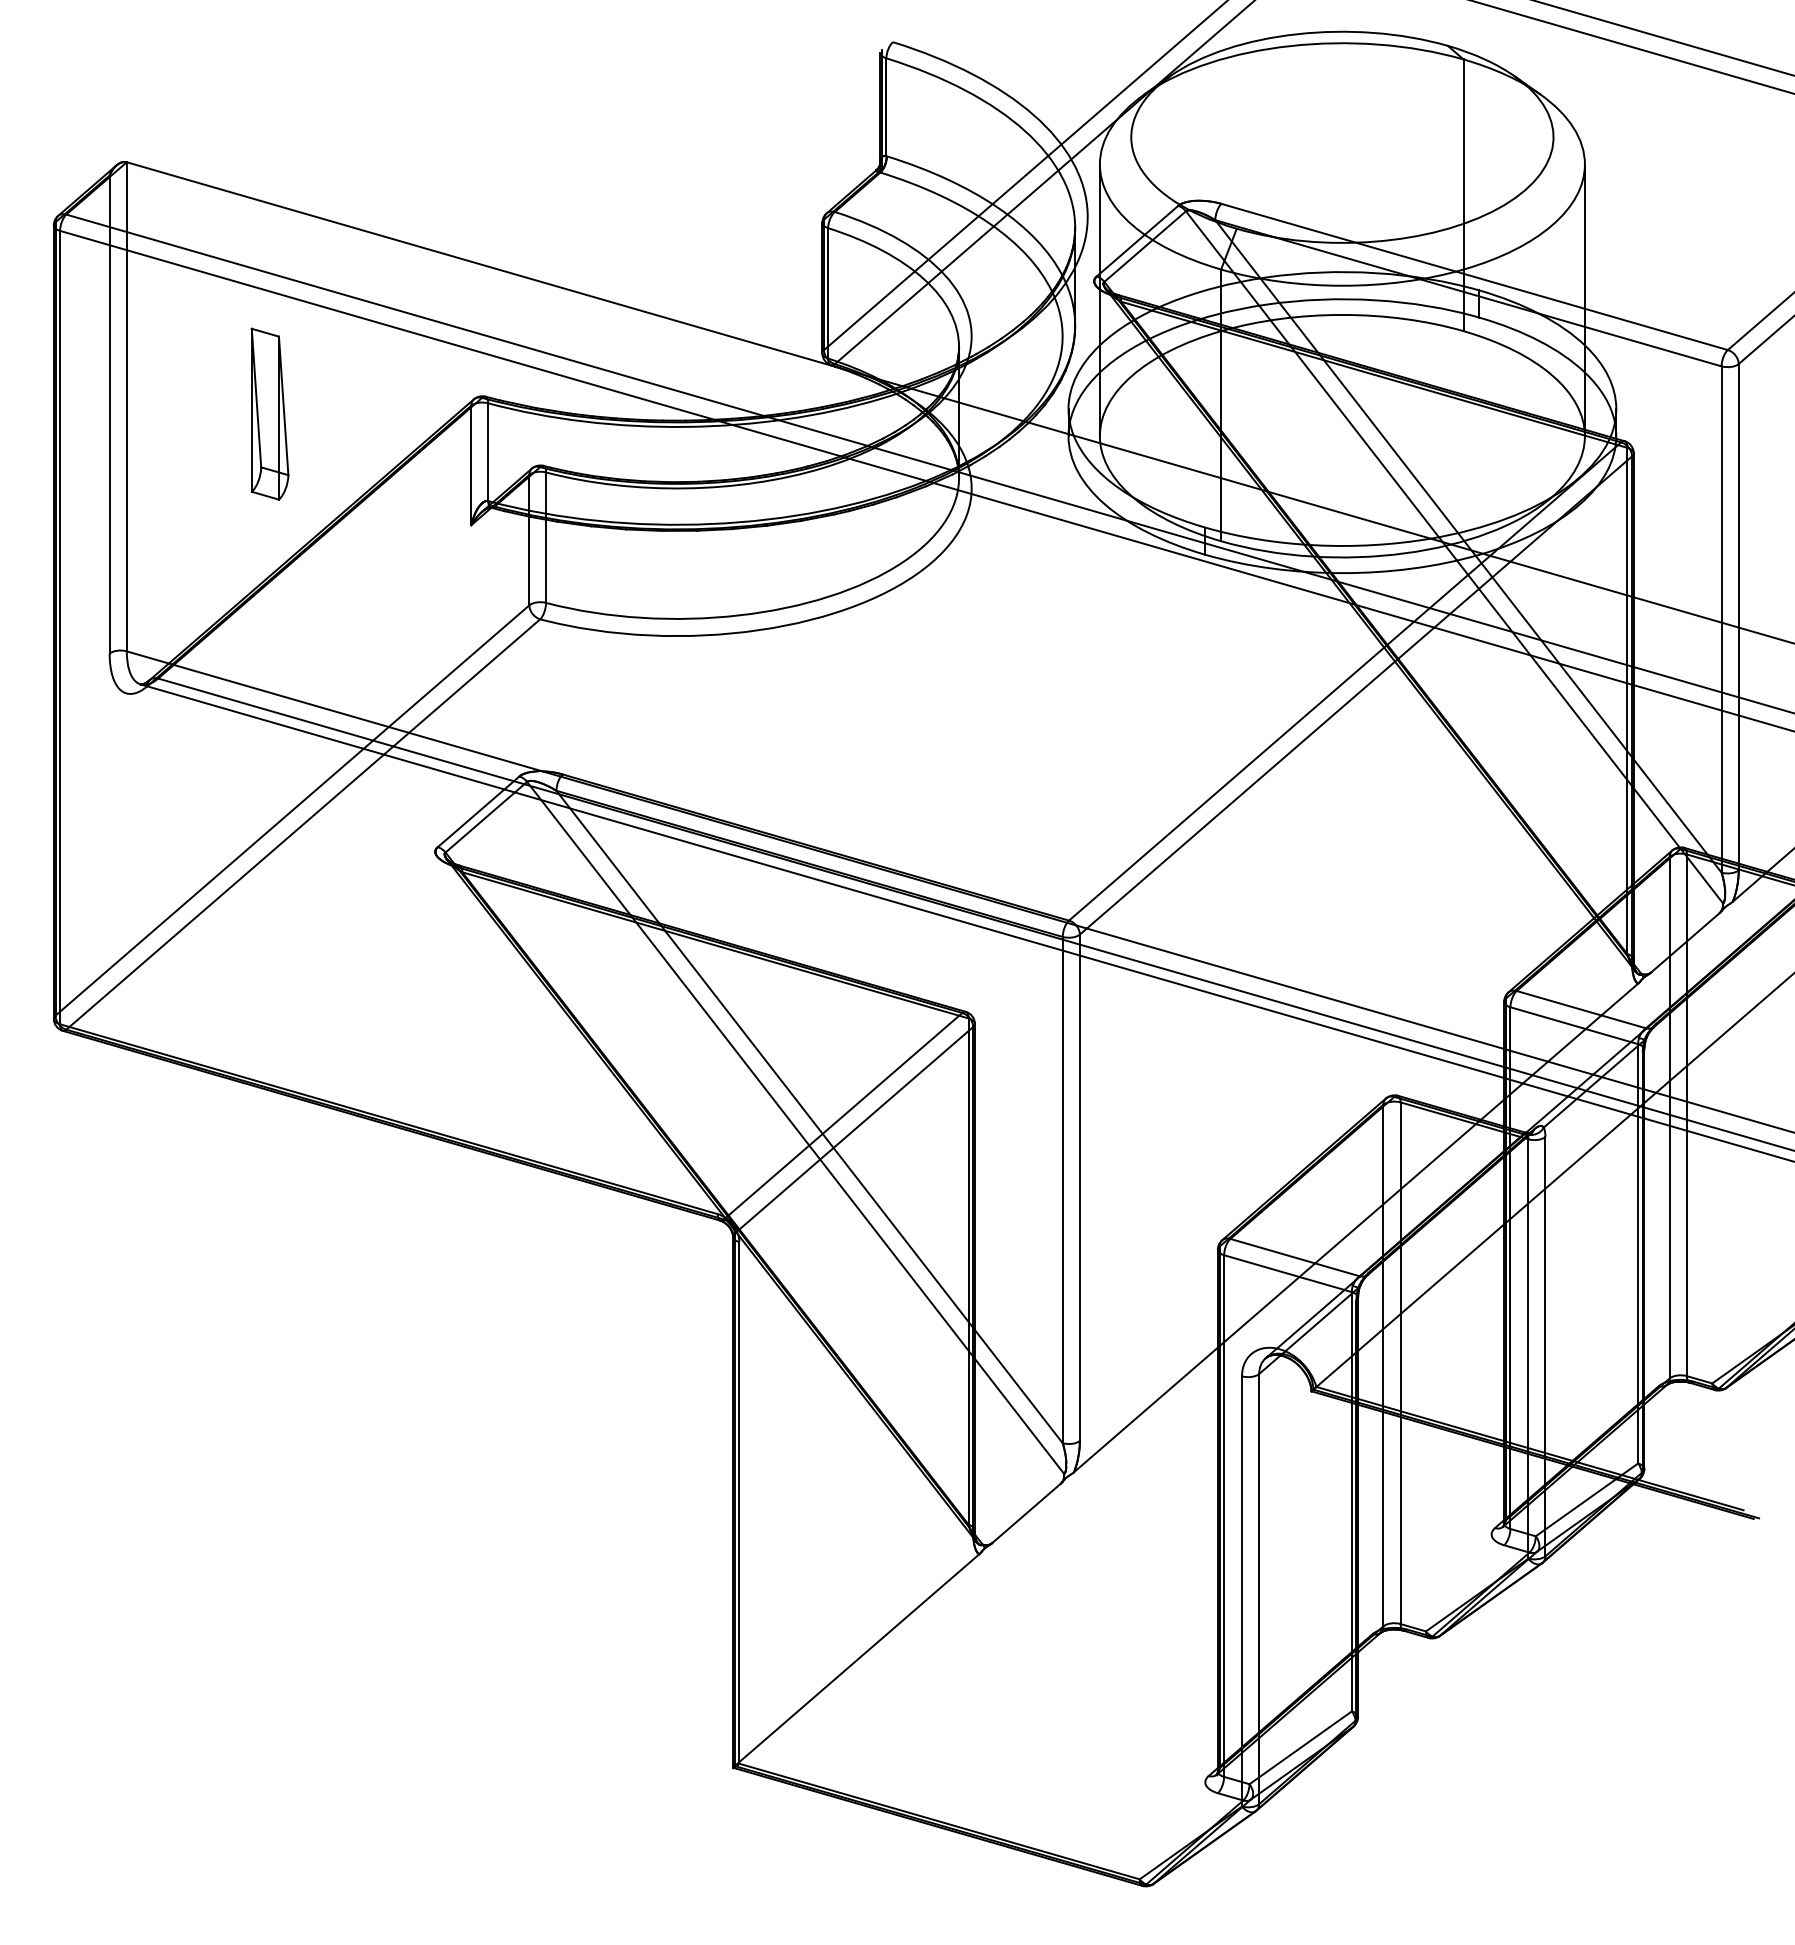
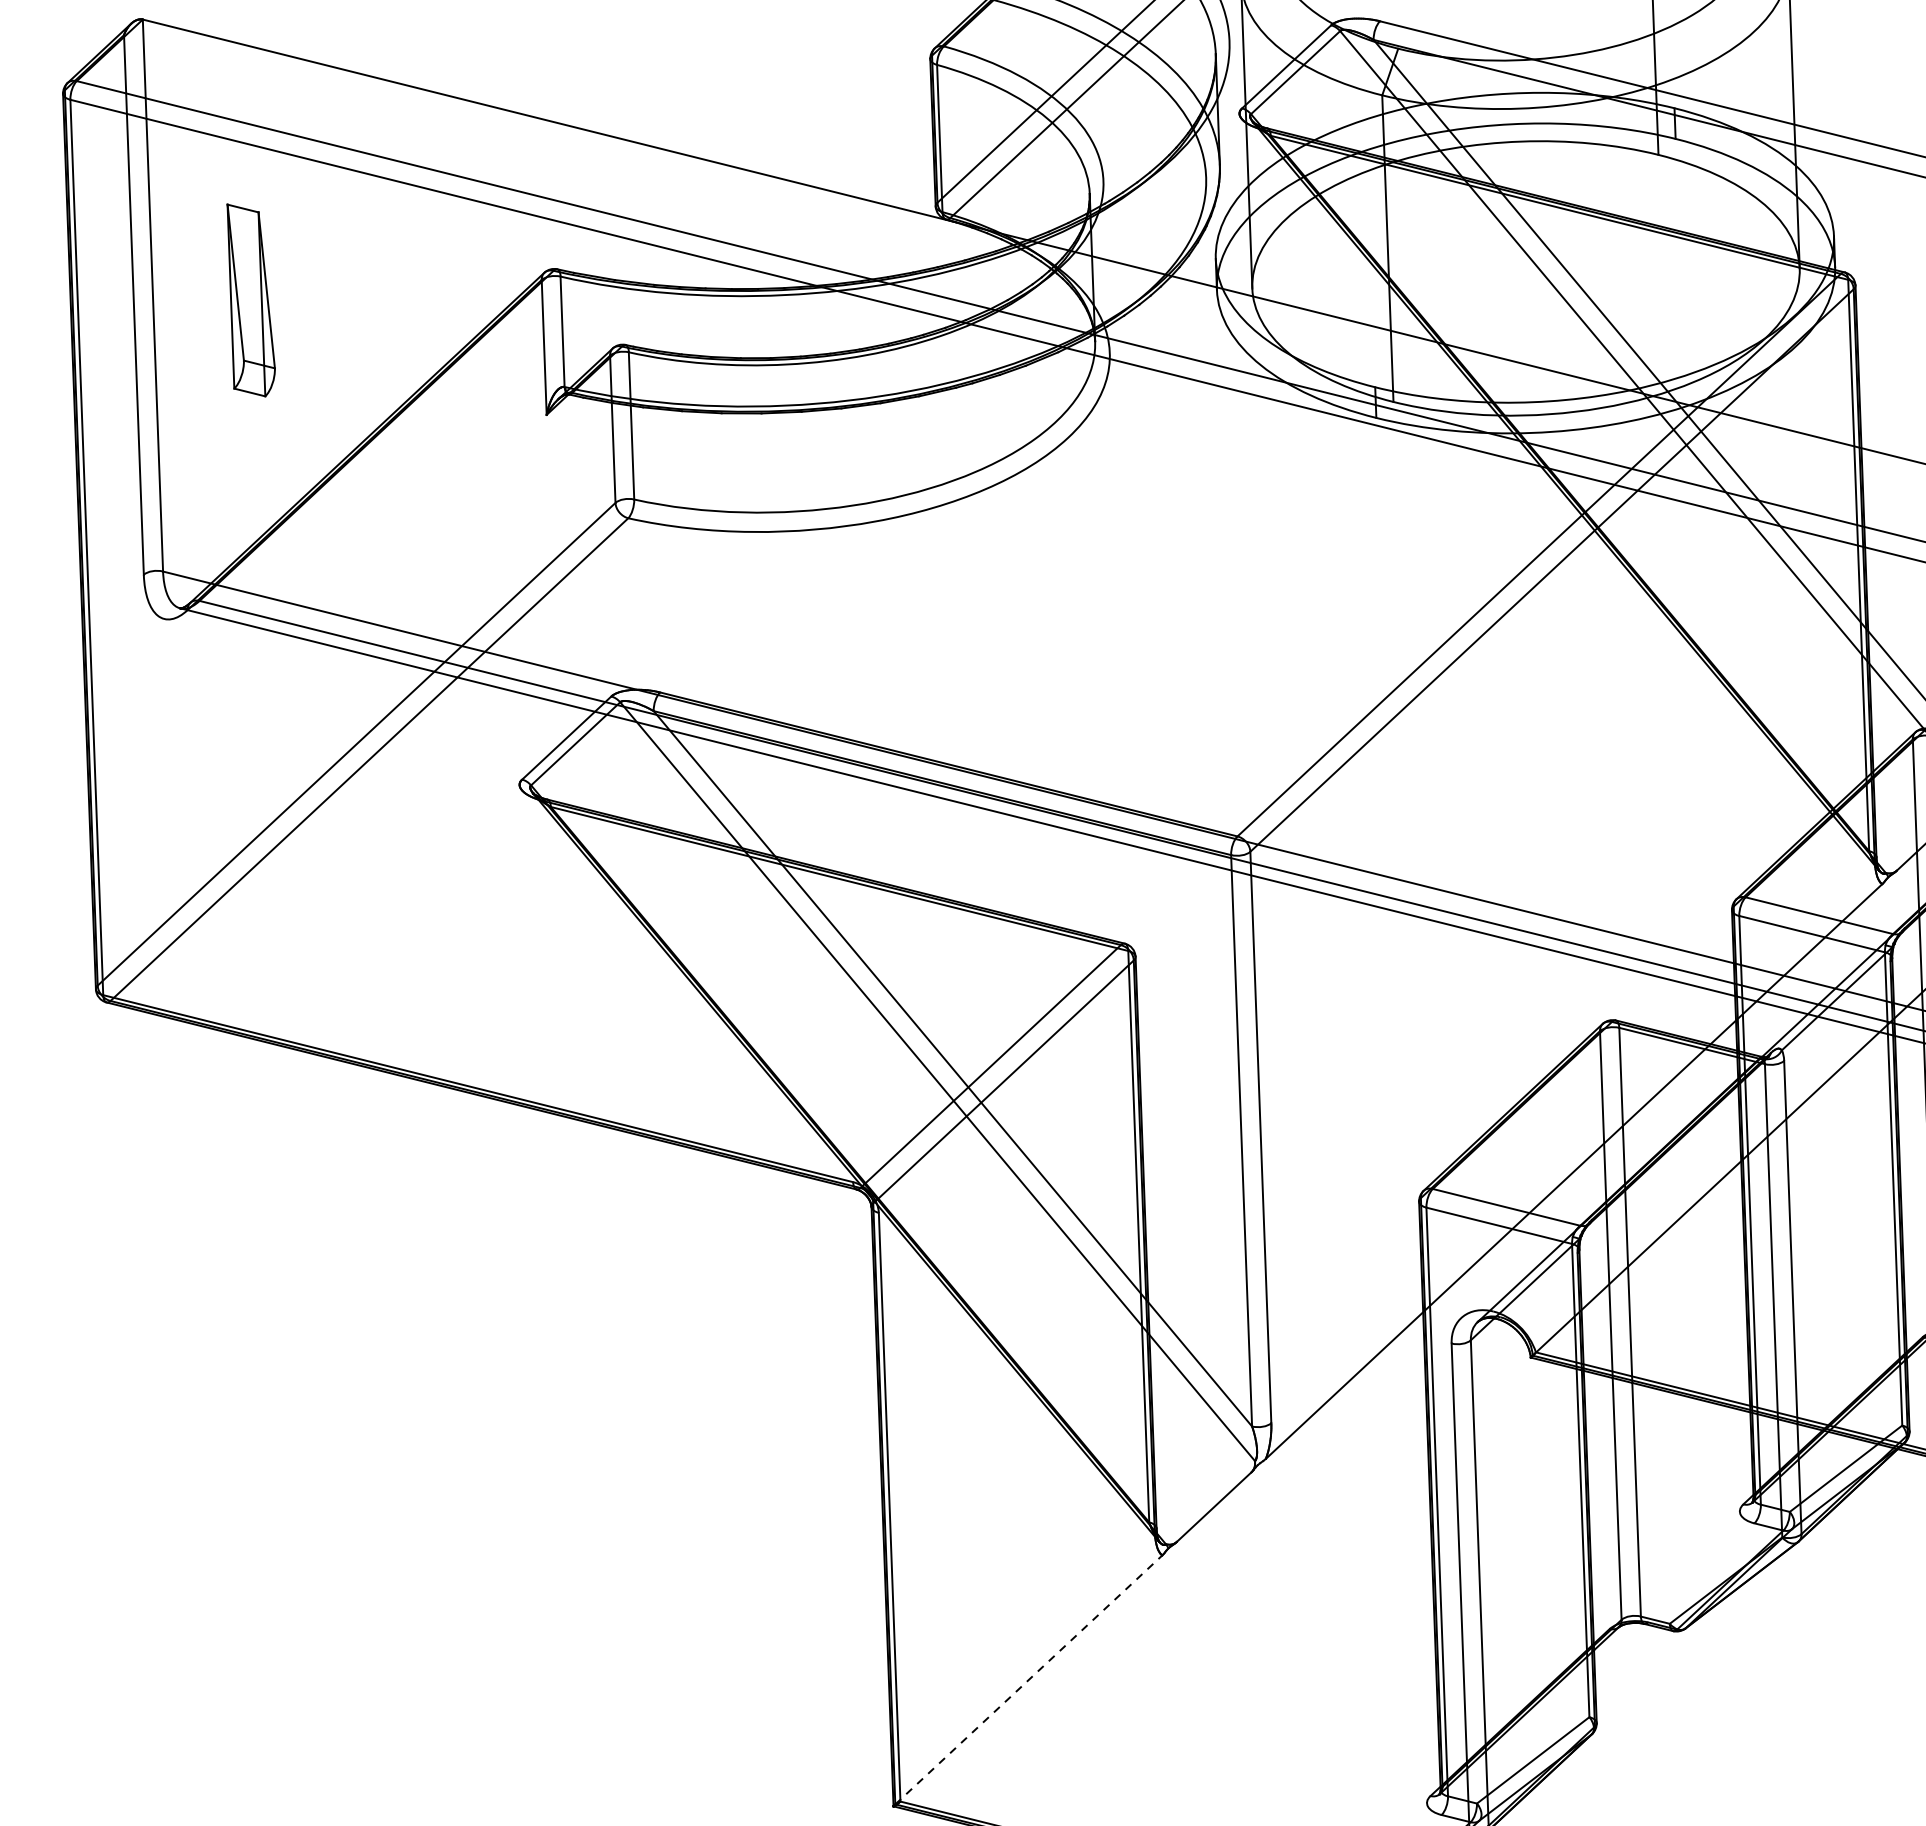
part: (269, 413) -> (251, 299), moved
line: (857, 1660) -> (1029, 1680), solid -> dashed

